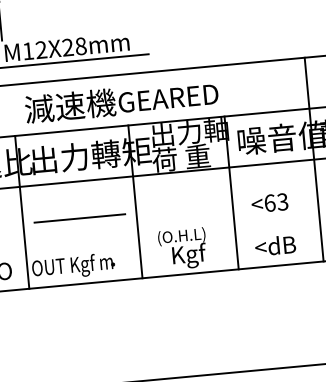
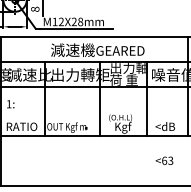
text: (269, 202) -> (164, 160), moved
line: (80, 218) -> (72, 104), removed

